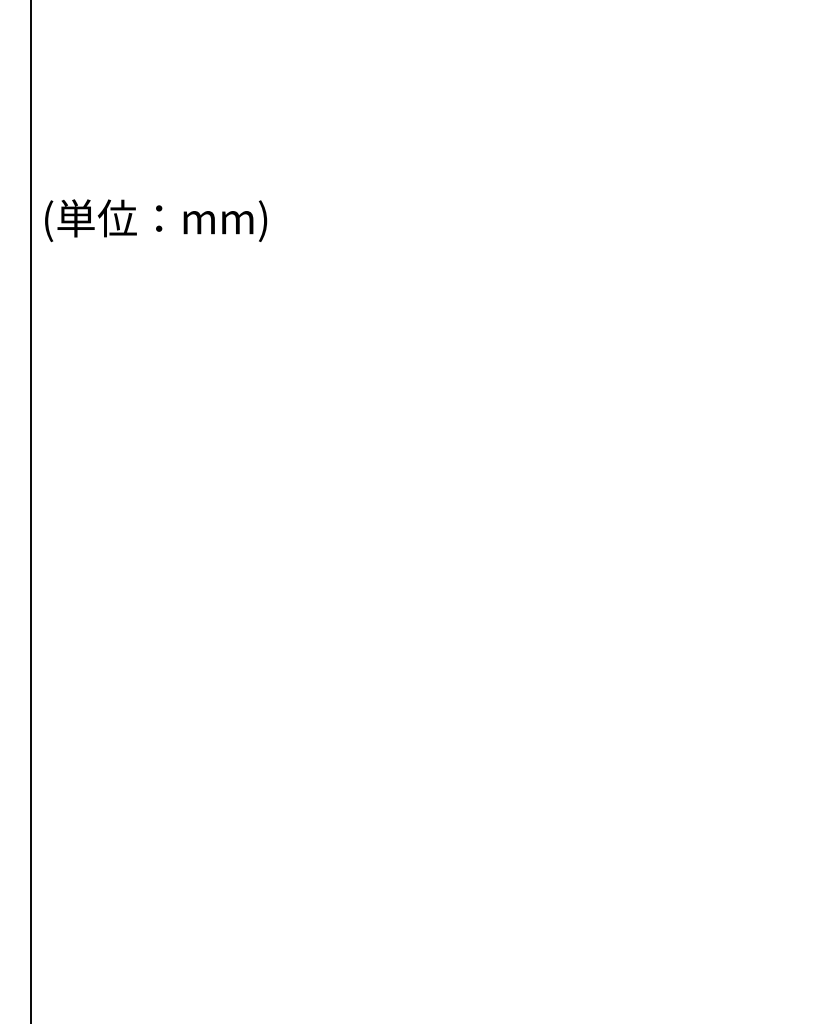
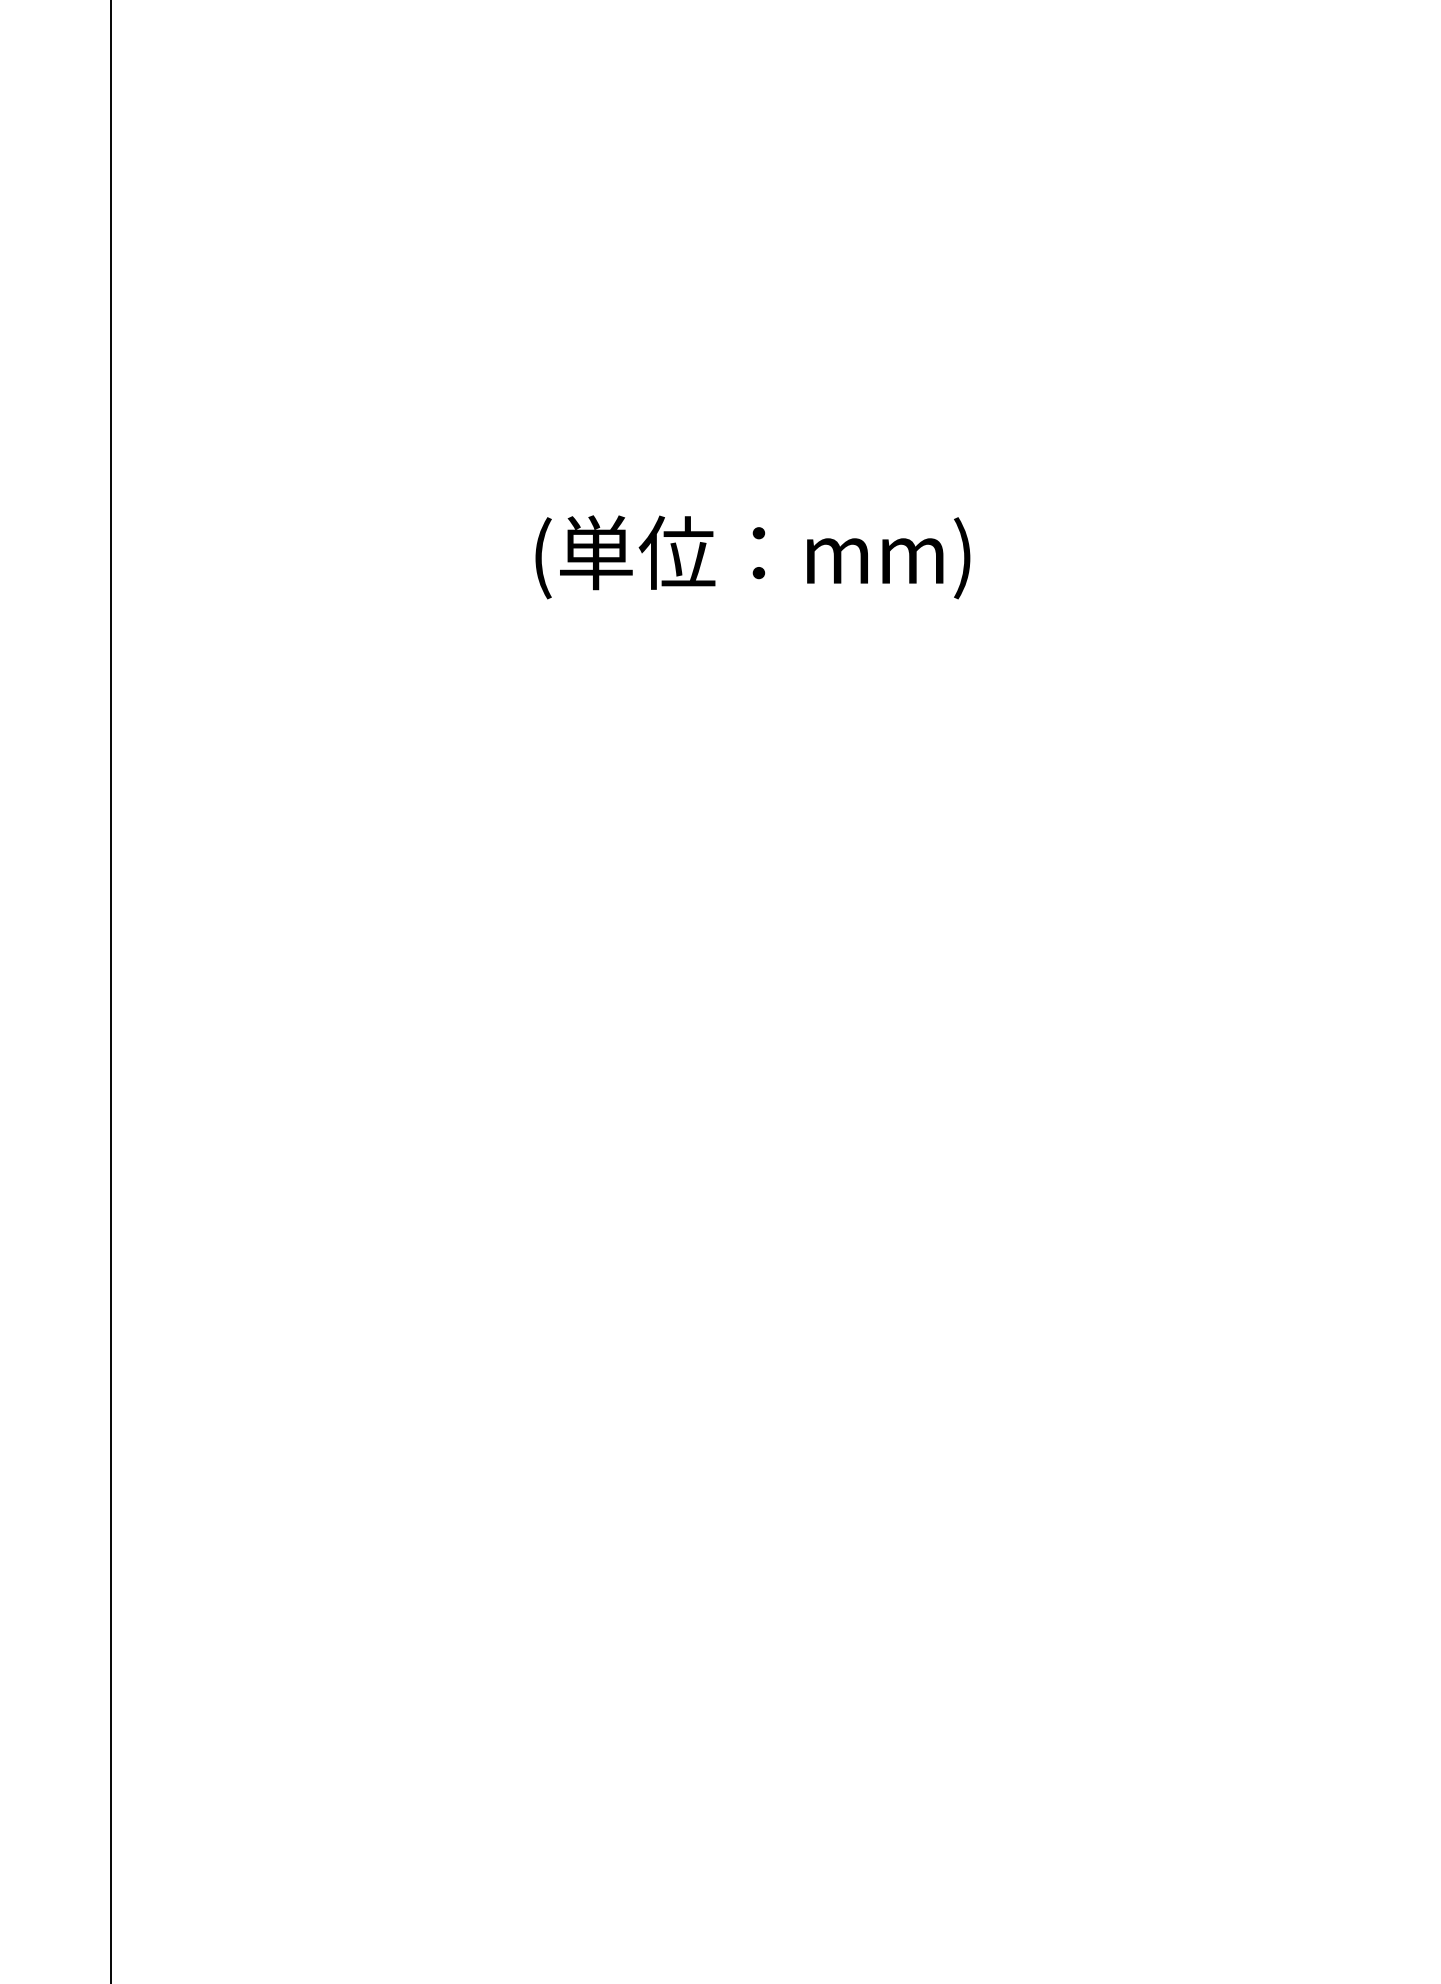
text: (156, 220) -> (753, 556), moved

